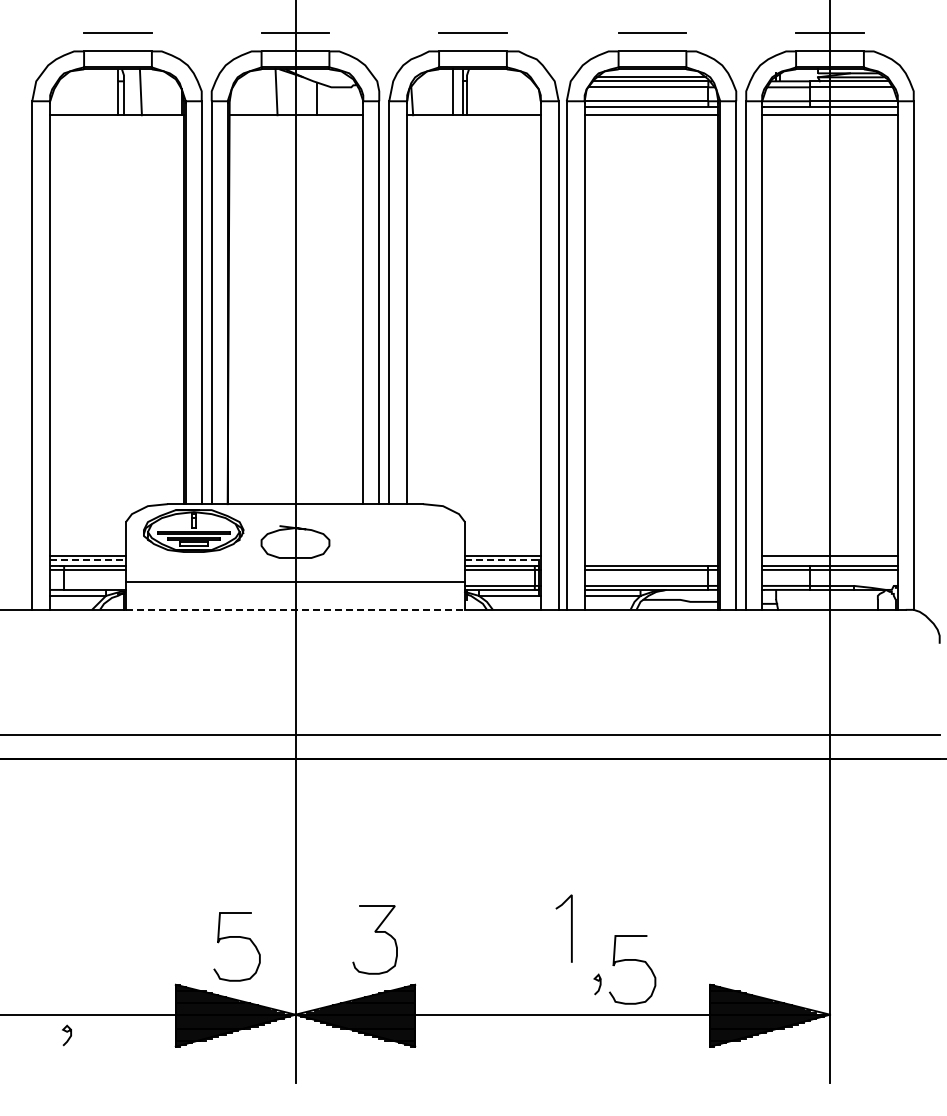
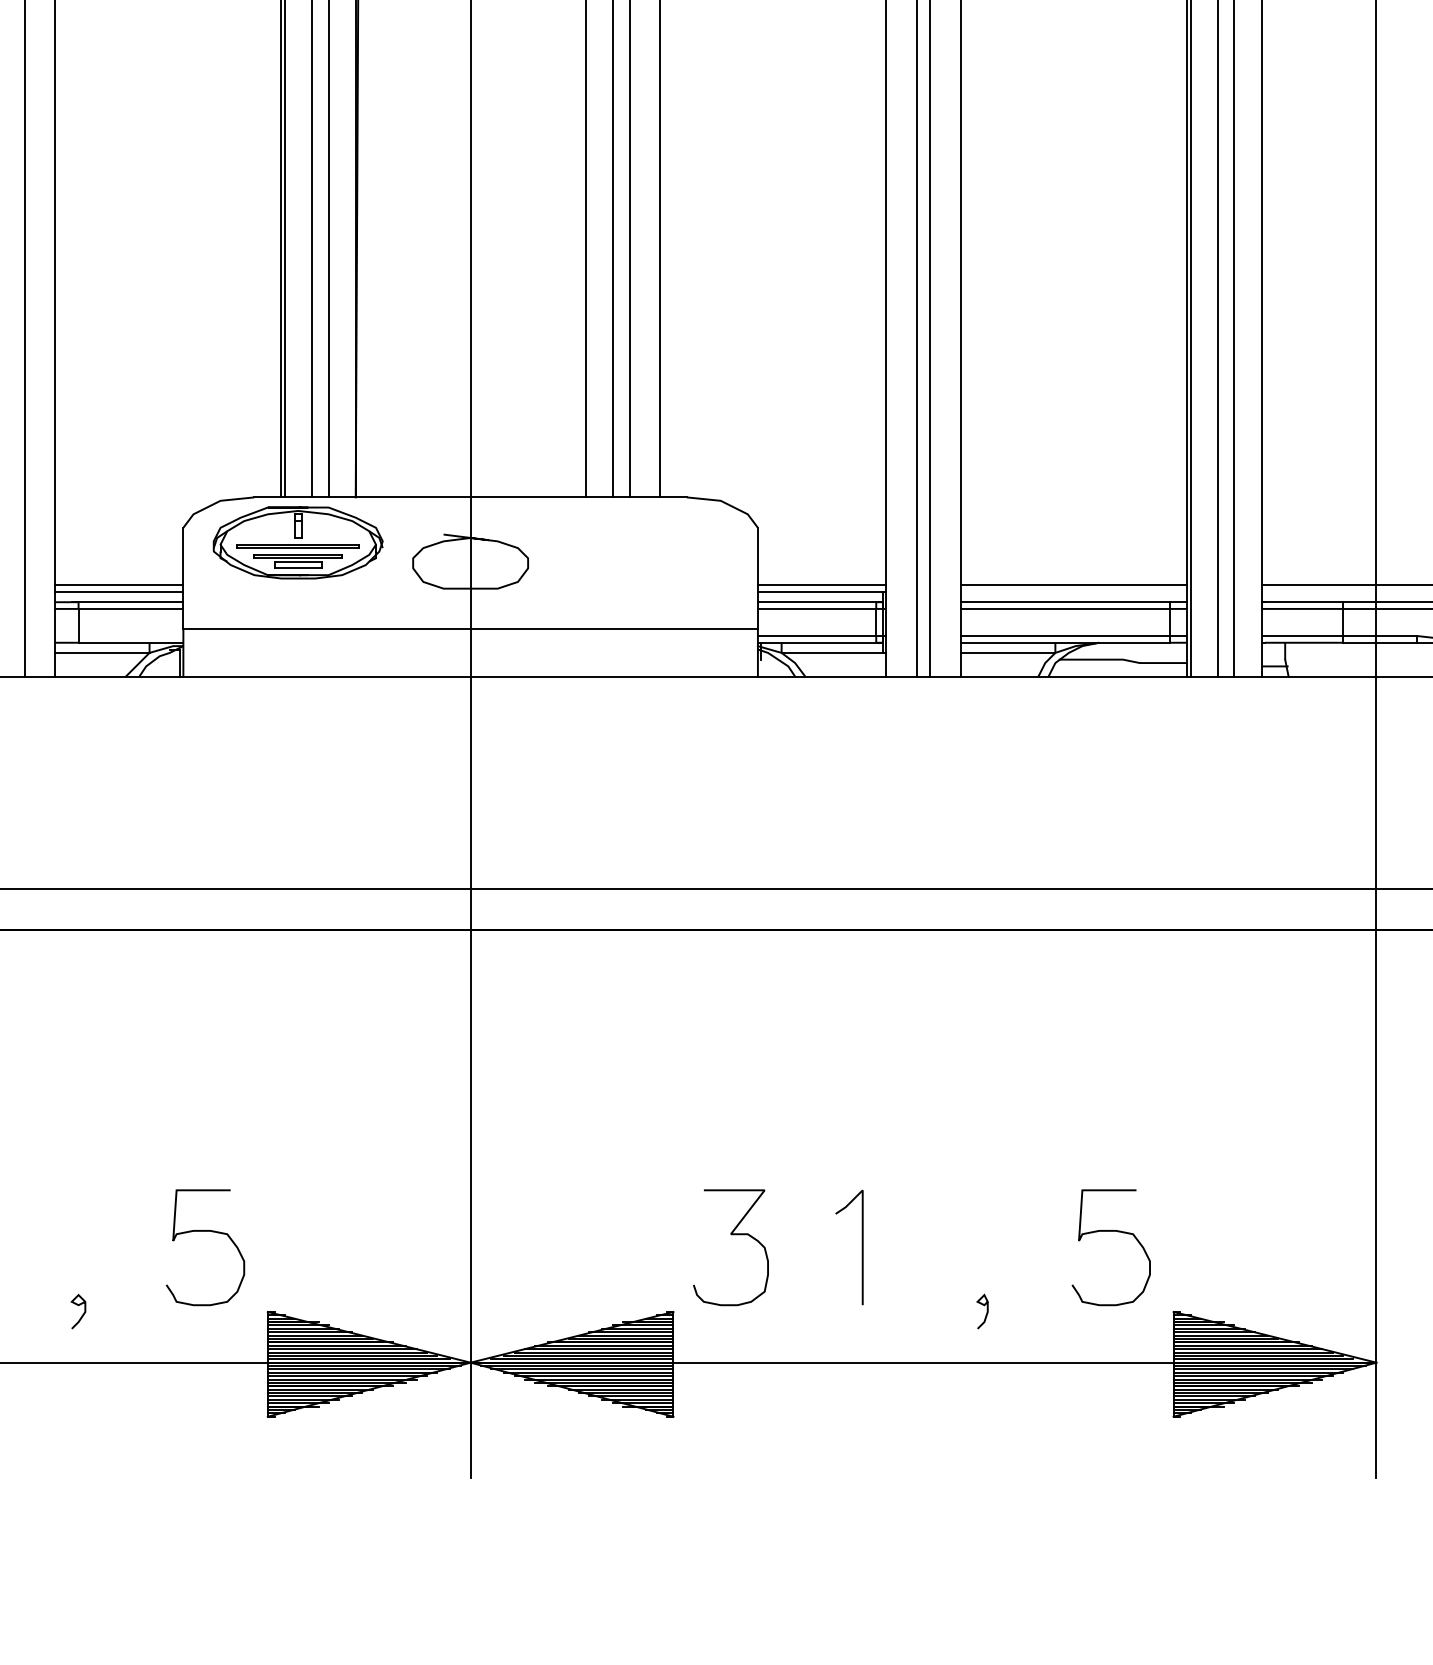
line: (651, 556) -> (1073, 586), added
line: (88, 560) -> (119, 592), dashed -> solid
line: (502, 560) -> (821, 592), dashed -> solid
line: (295, 609) -> (470, 675), dashed -> solid
curve: (571, 928) -> (862, 1247), moved
curve: (374, 932) -> (729, 1235), moved
curve: (236, 937) -> (204, 1231), moved
curve: (636, 961) -> (1118, 1233), moved
curve: (68, 1037) -> (80, 1314), moved

